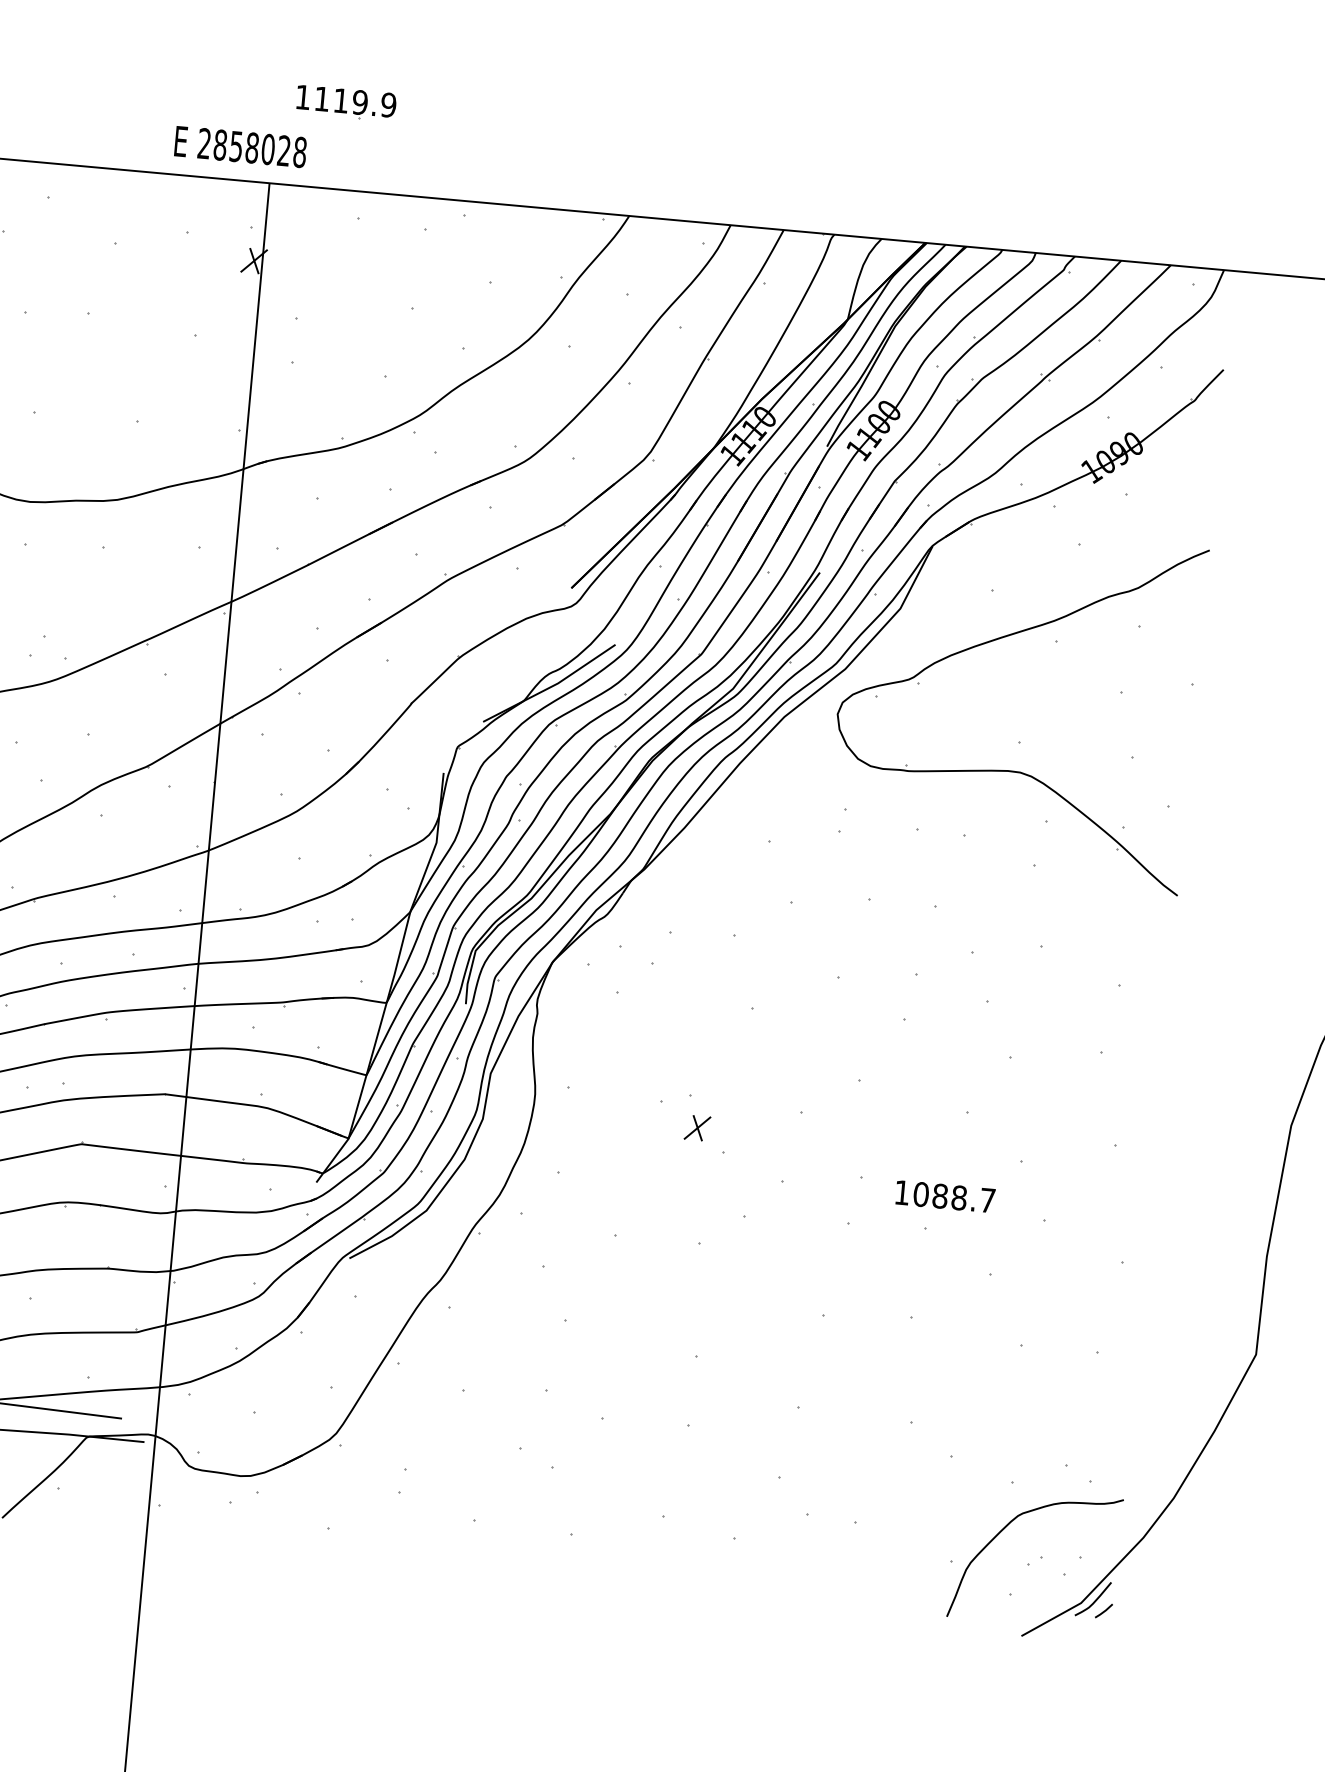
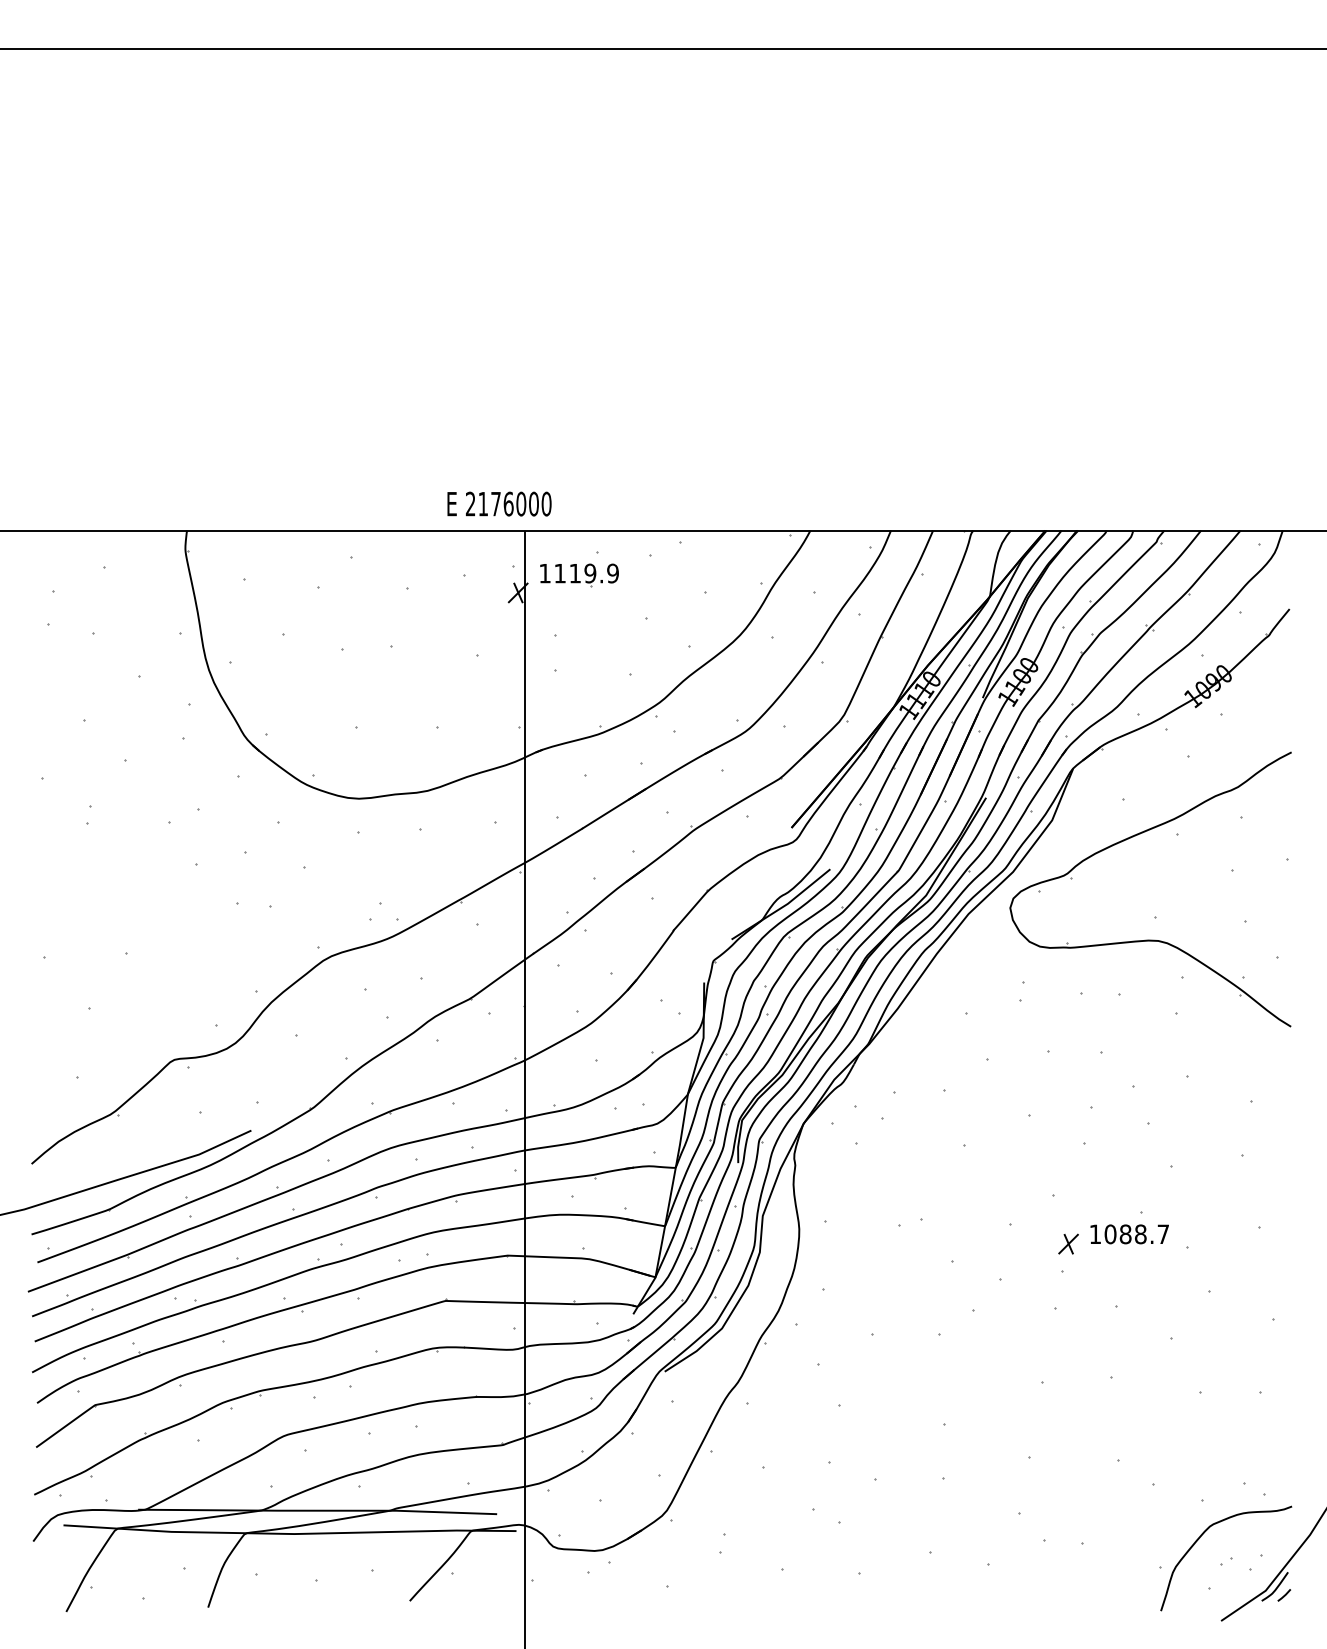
part: (346, 103) -> (579, 575), moved
text: (259, 147) -> (514, 503), 2858028 -> 2176000
part: (697, 1127) -> (1068, 1243), moved
text: (945, 1196) -> (1129, 1234), moved

